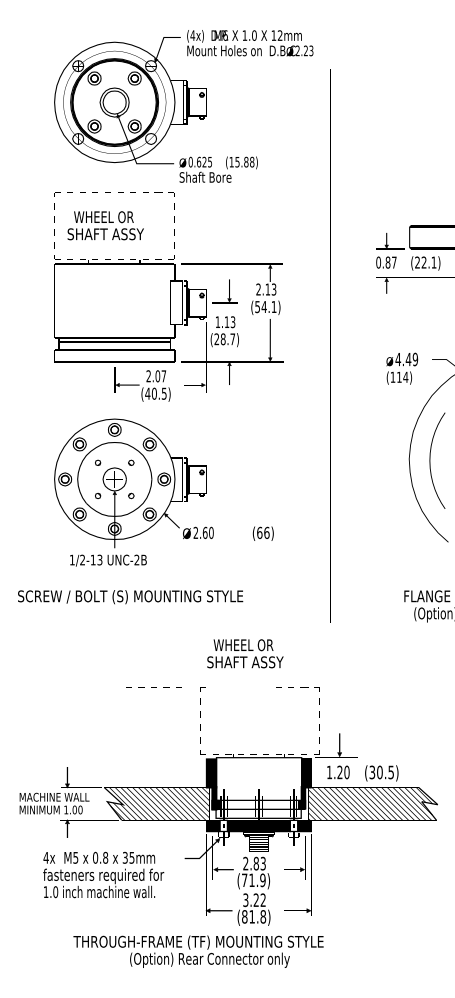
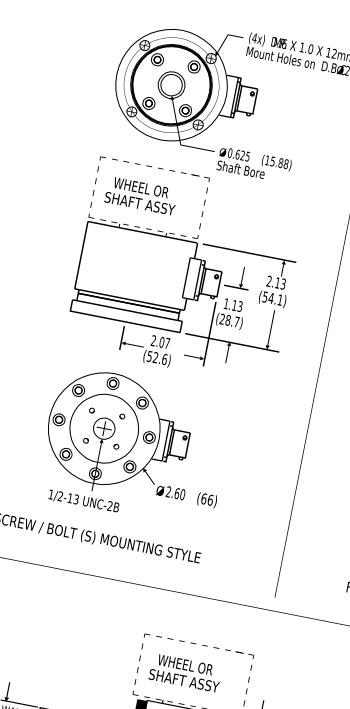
text: (155, 393) -> (156, 357), (40.5) -> (52.6)
text: (262, 533) -> (206, 499), moved
text: (245, 653) -> (185, 672), moved
part: (153, 687) -> (181, 640), moved

